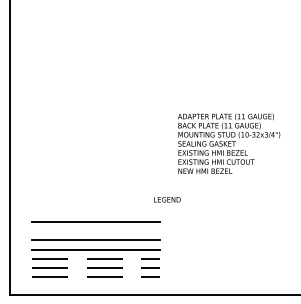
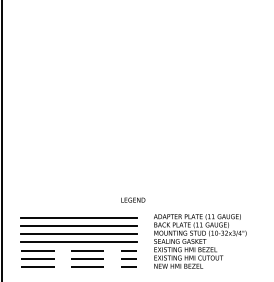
text: (229, 143) -> (200, 241), moved
text: (167, 199) -> (133, 199), moved
line: (95, 230) -> (79, 225), added

